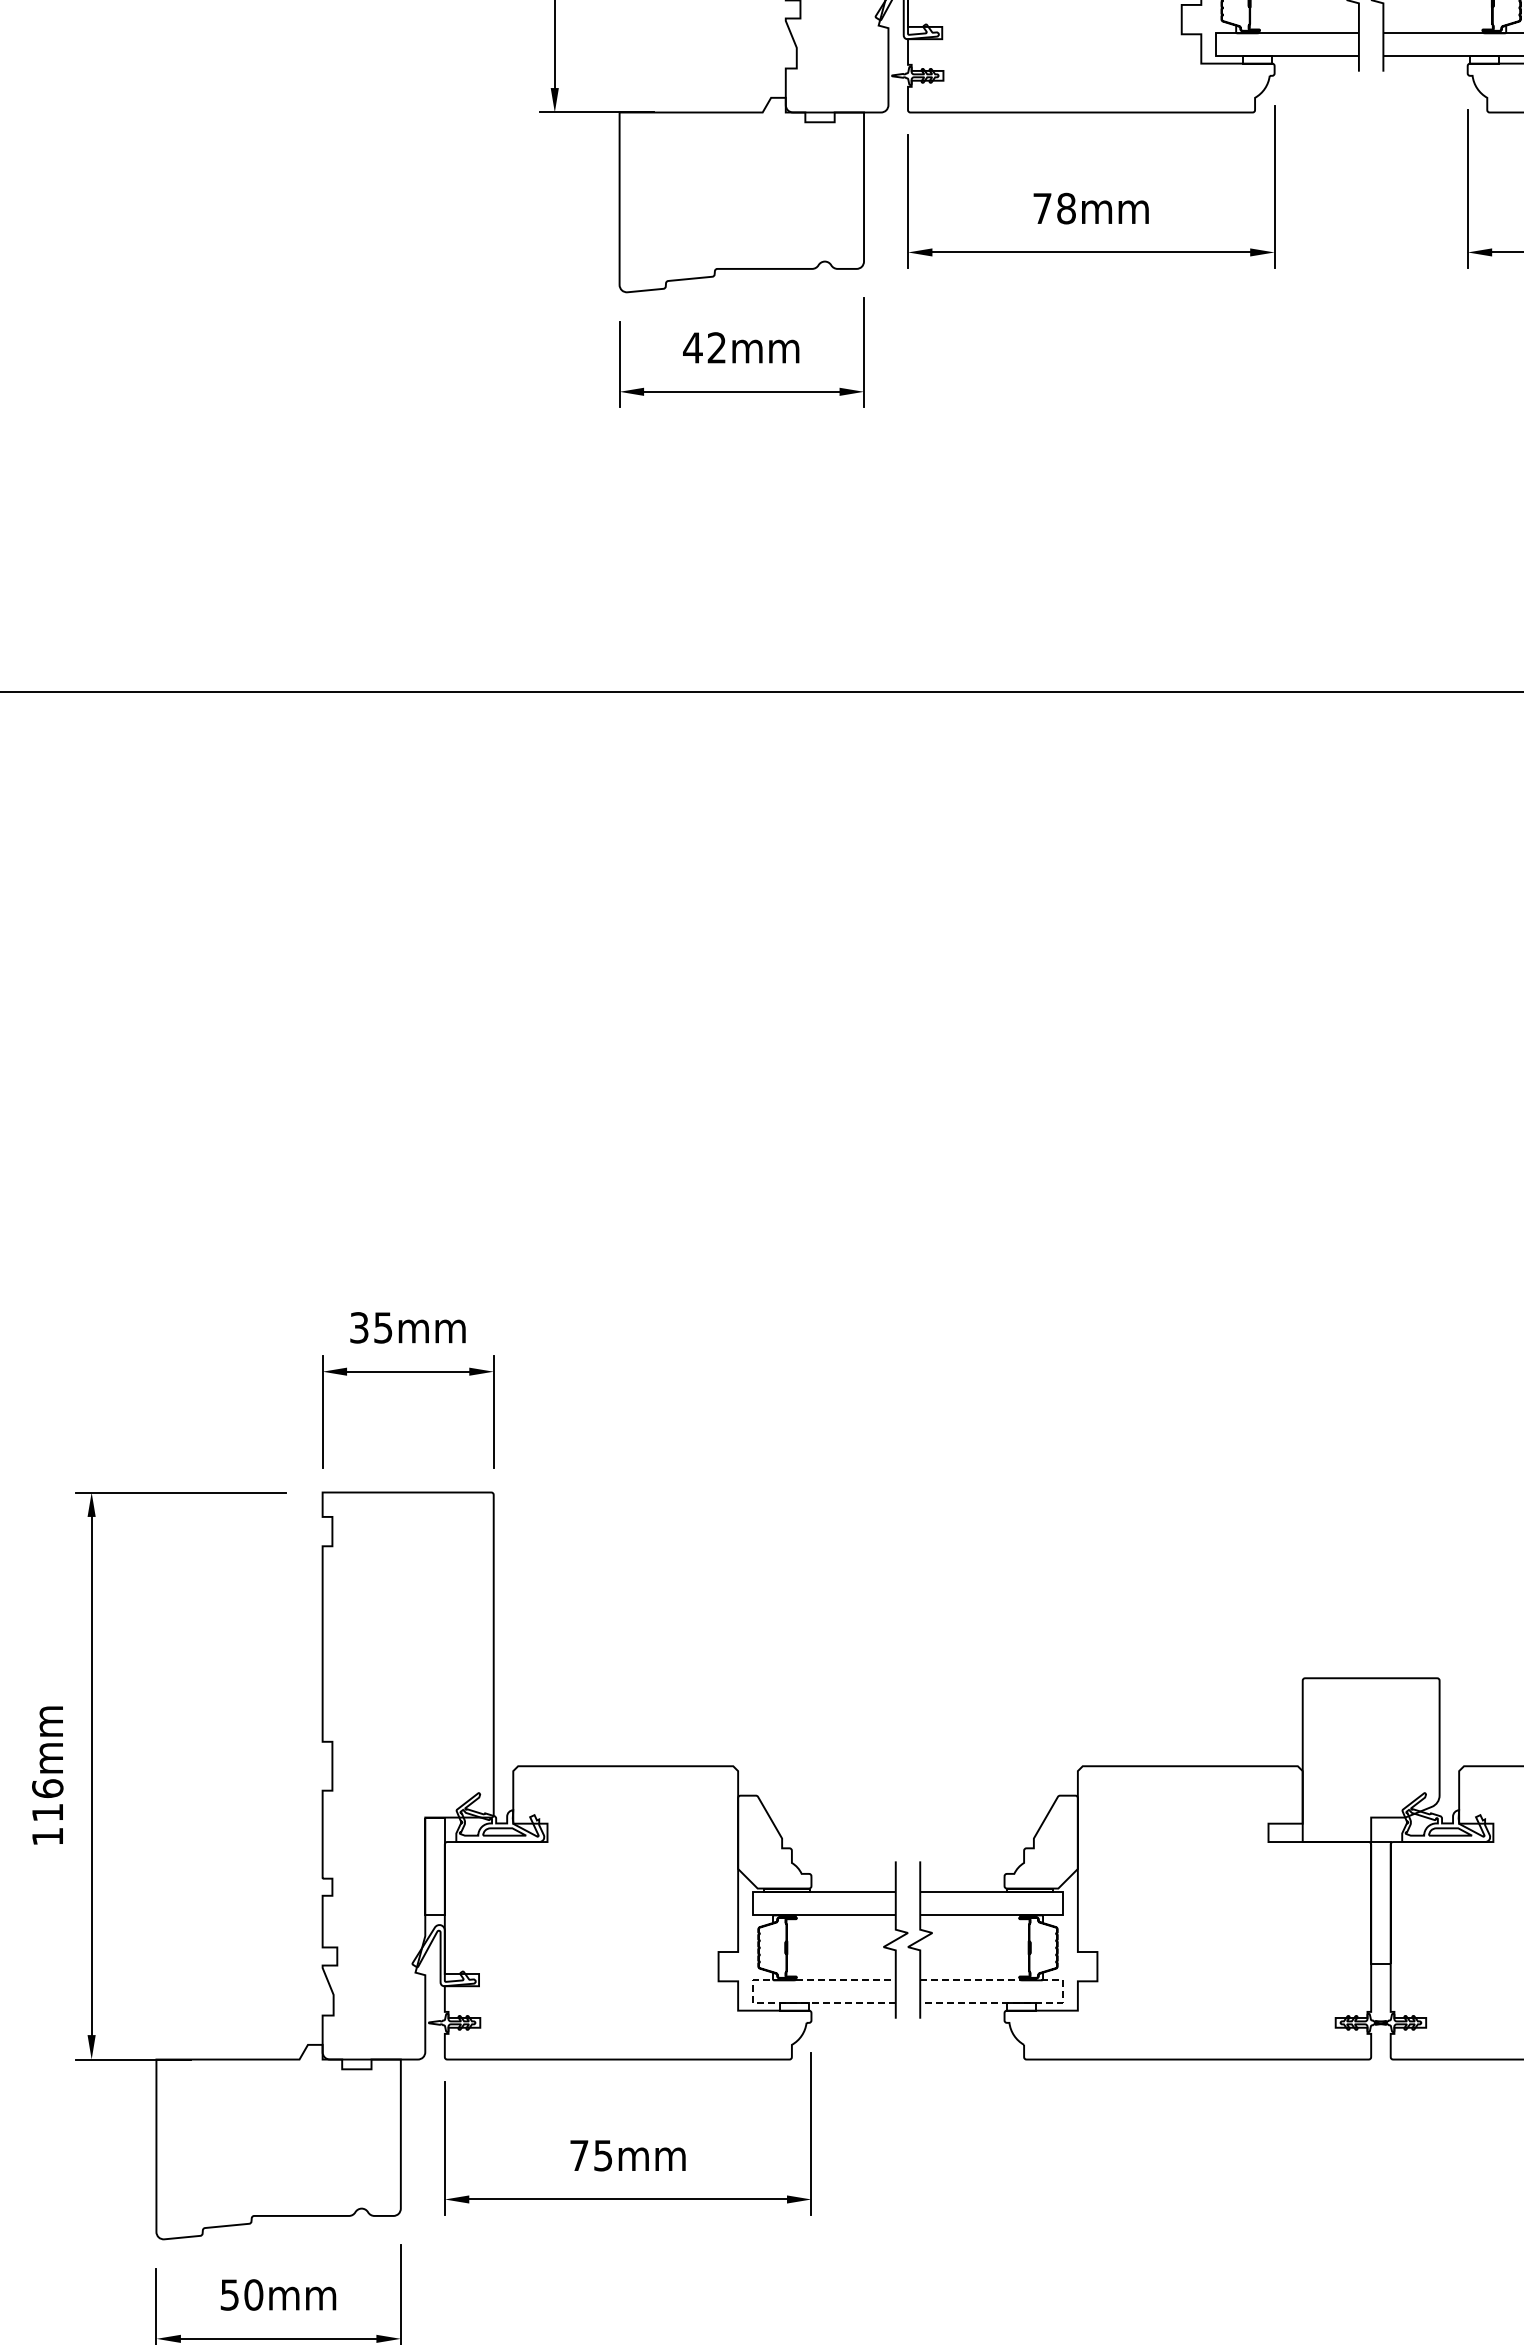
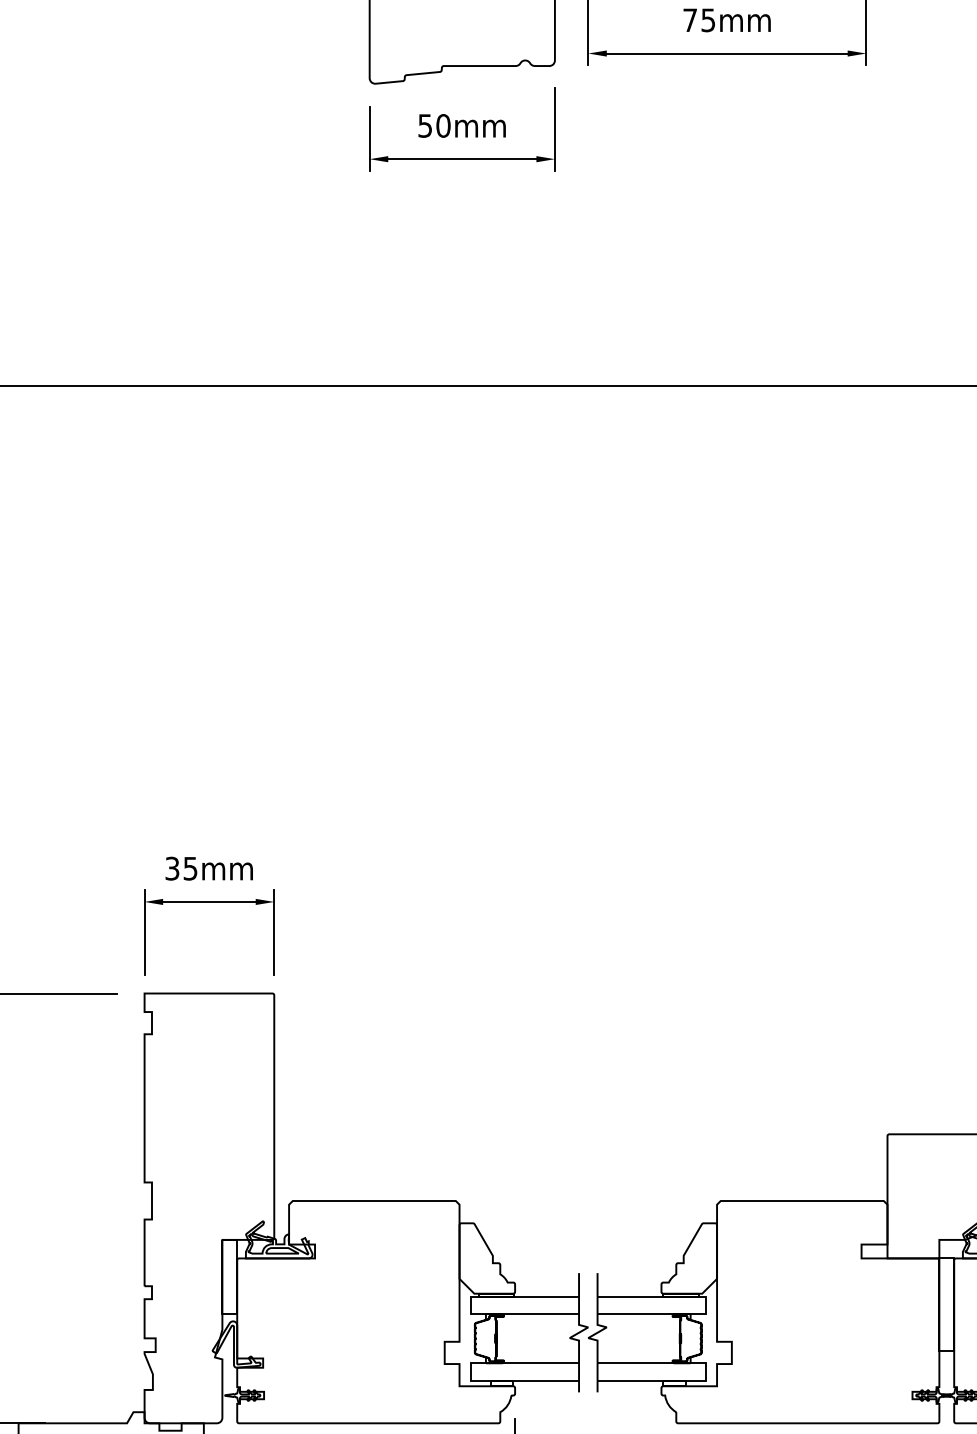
text: (1066, 208) -> (708, 20), 78mm -> 75mm
text: (704, 347) -> (434, 125), 42mm -> 50mm
line: (752, 1991) -> (470, 1371), dashed -> solid
line: (1063, 1992) -> (706, 1372), dashed -> solid

